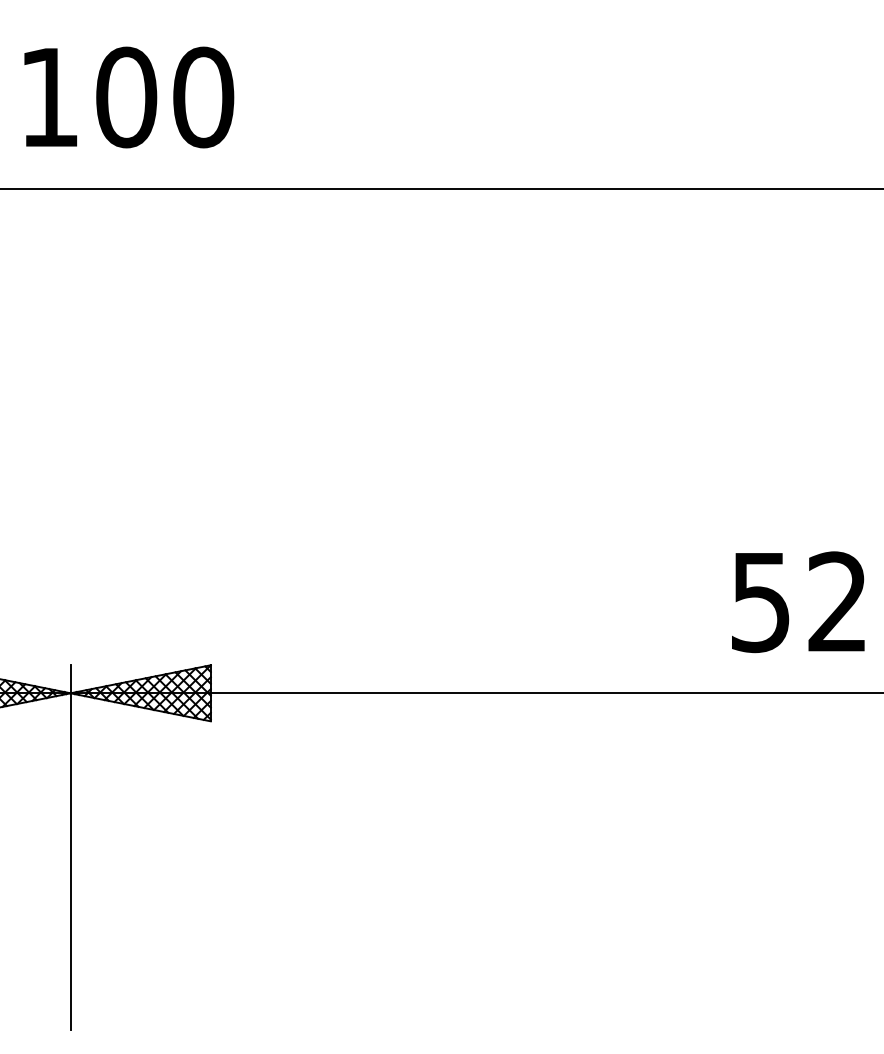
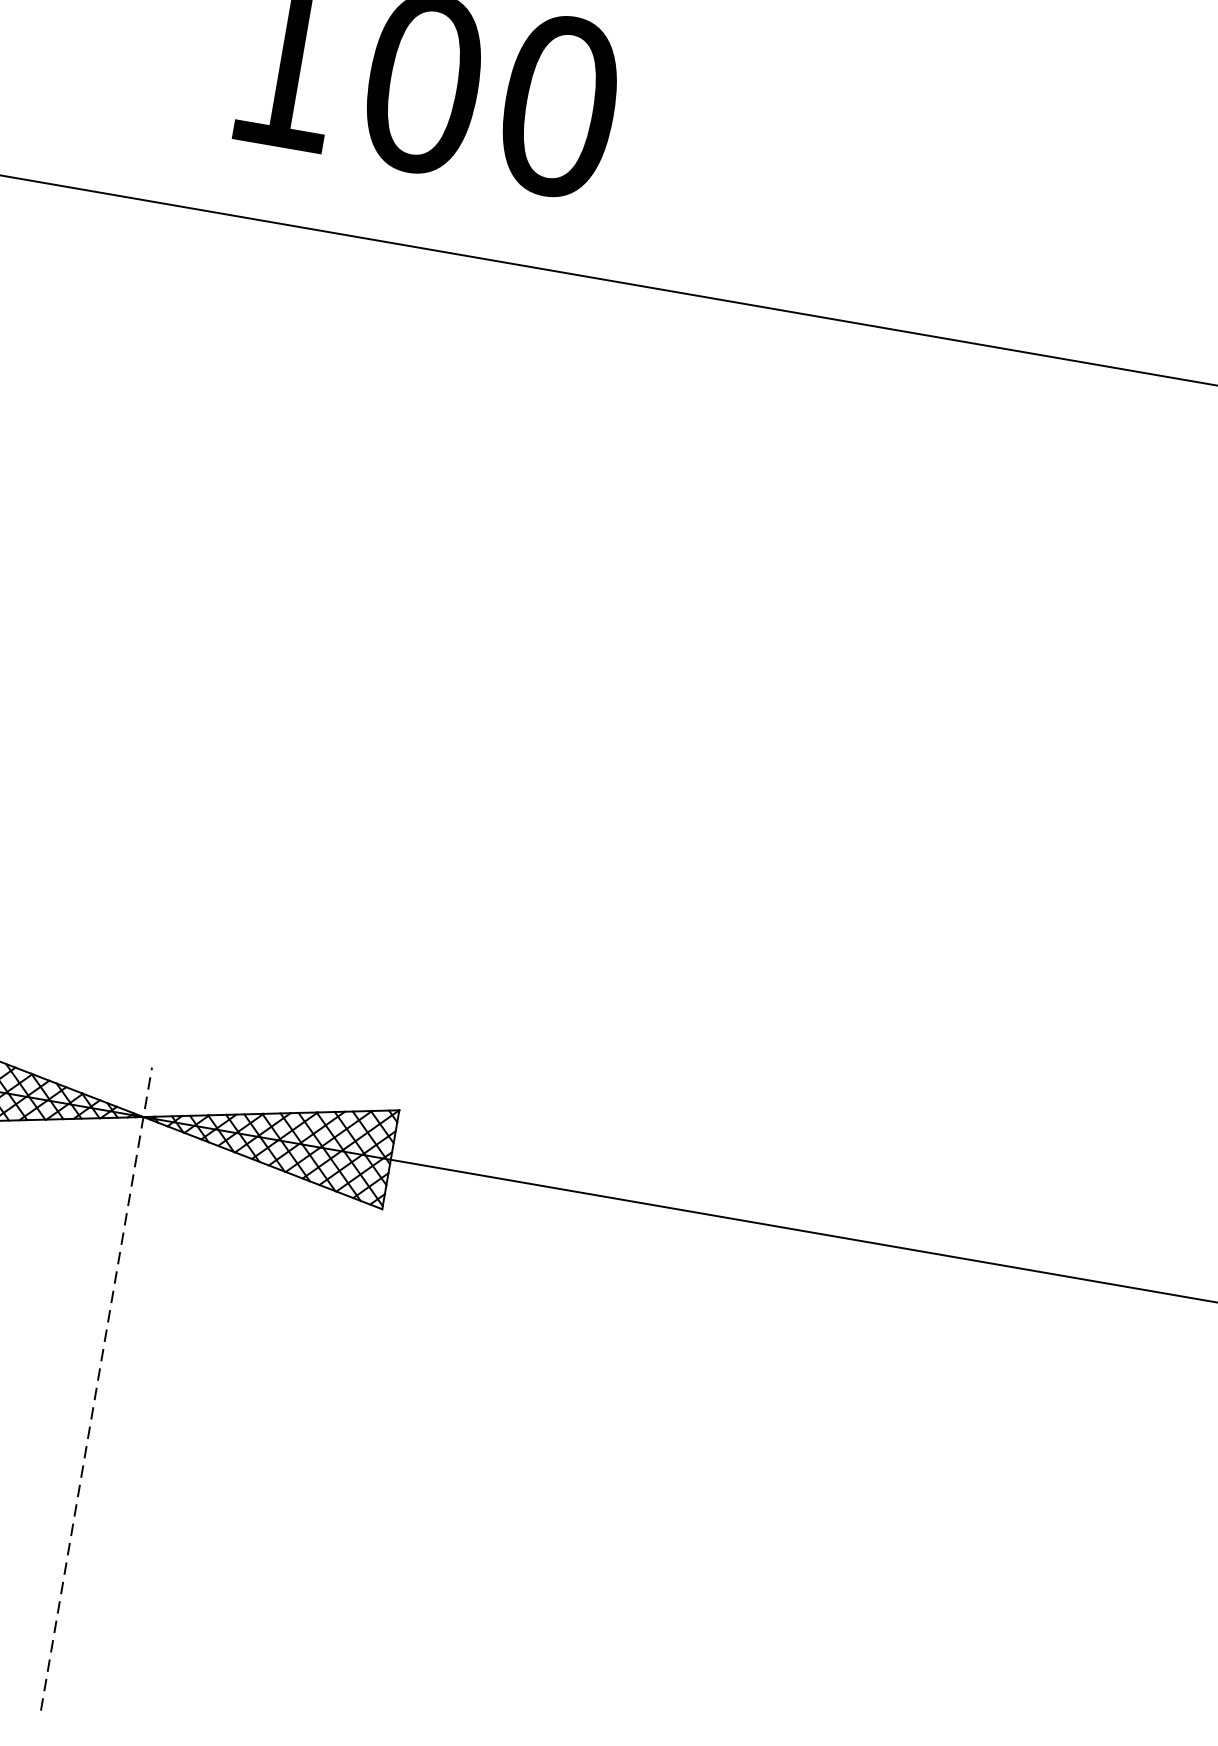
line: (70, 847) -> (96, 1389), solid -> dashed

